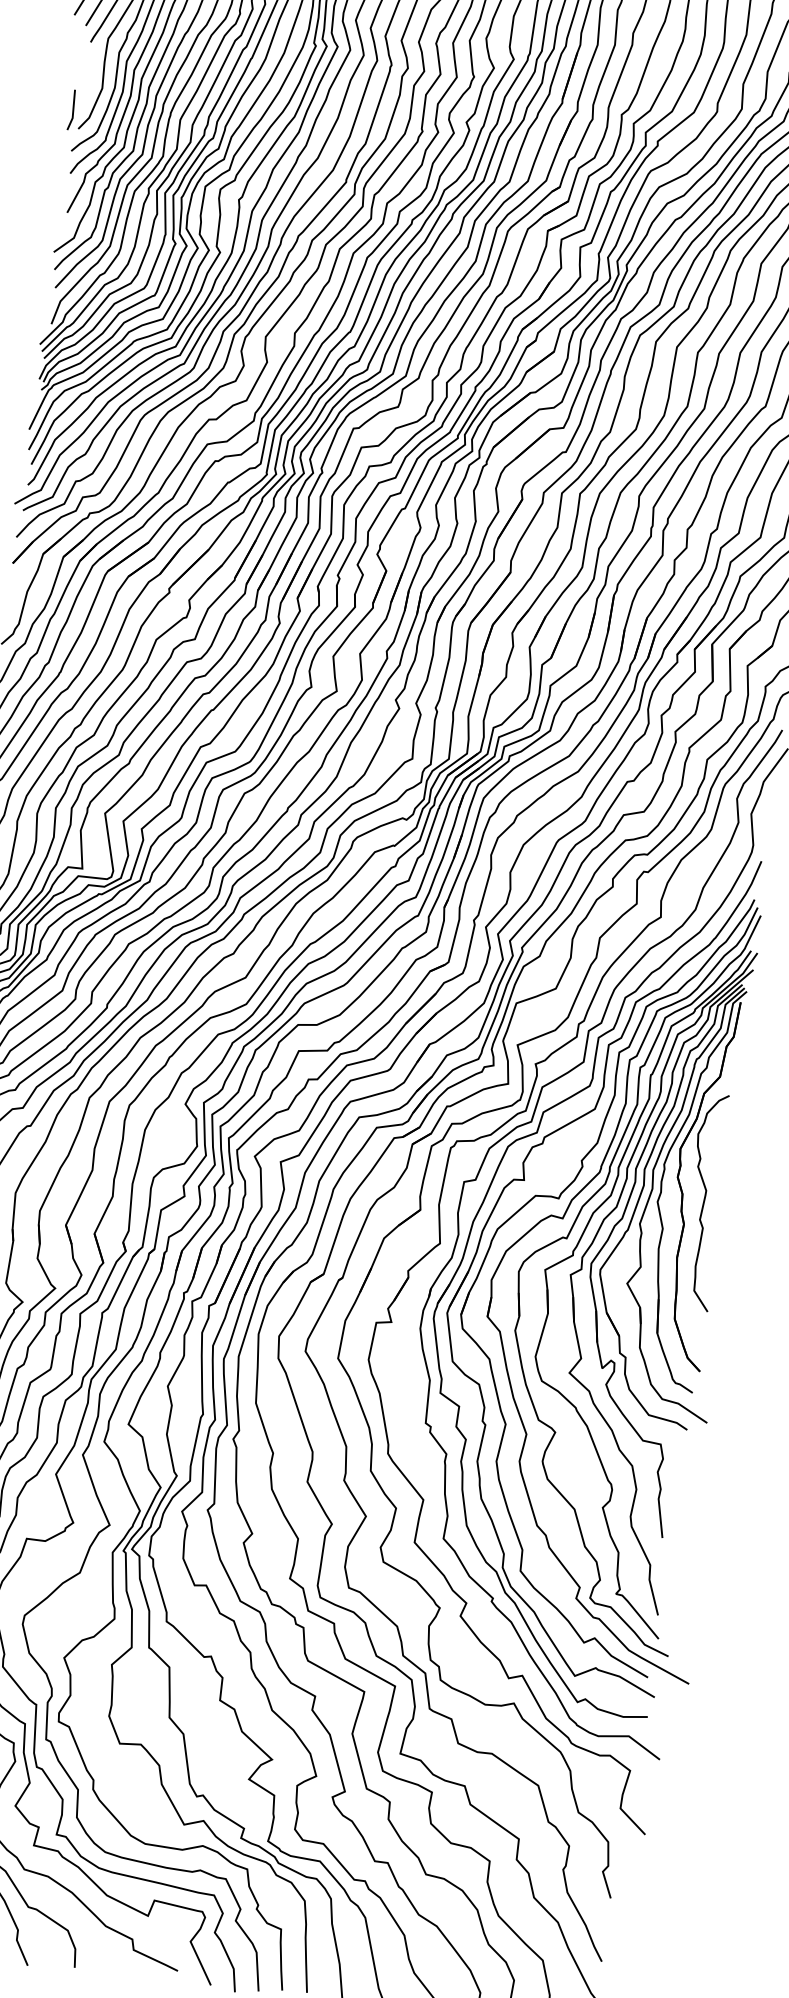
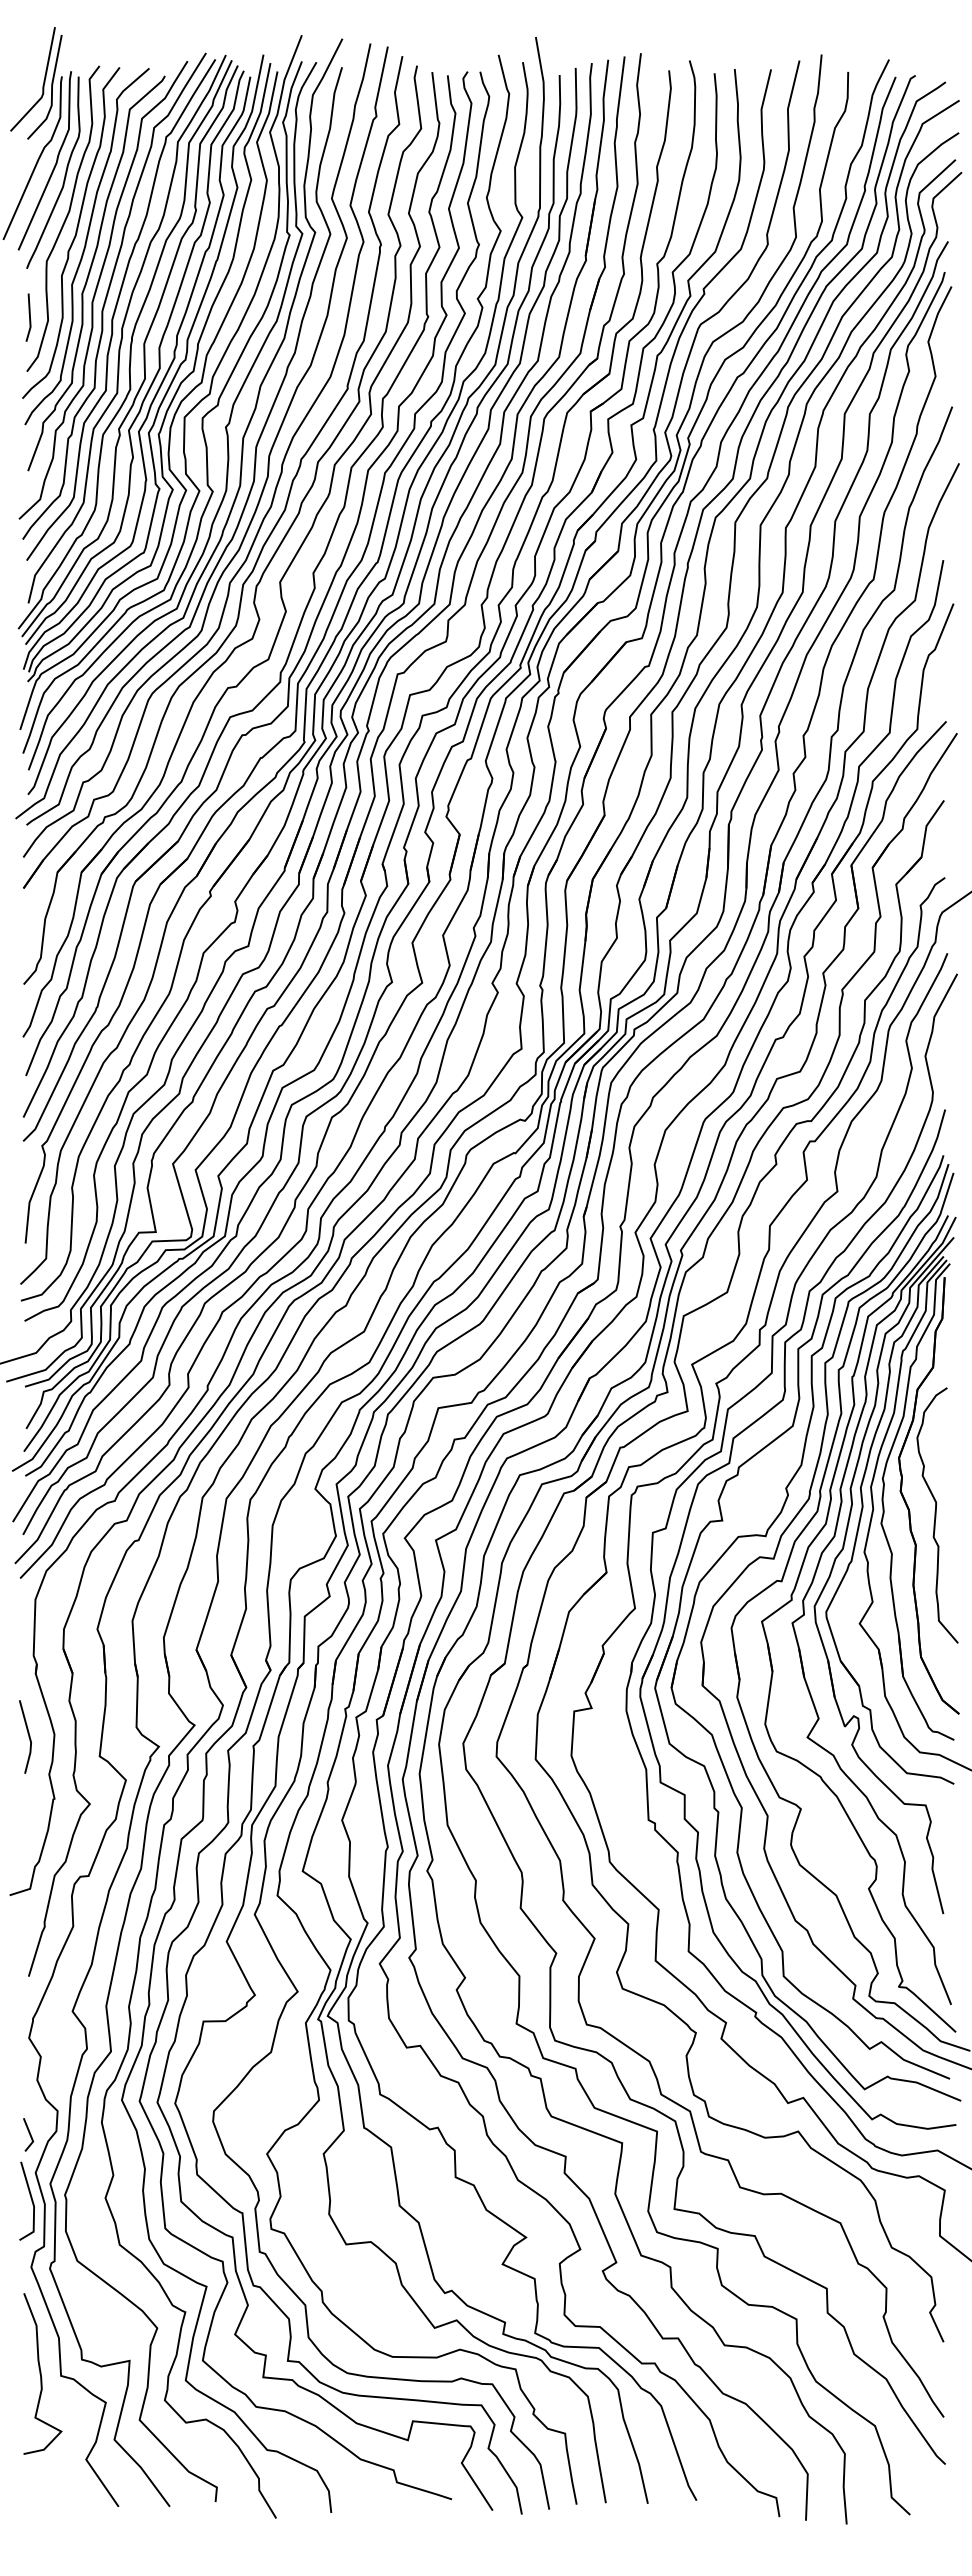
line: (72, 110) -> (29, 317), moved

